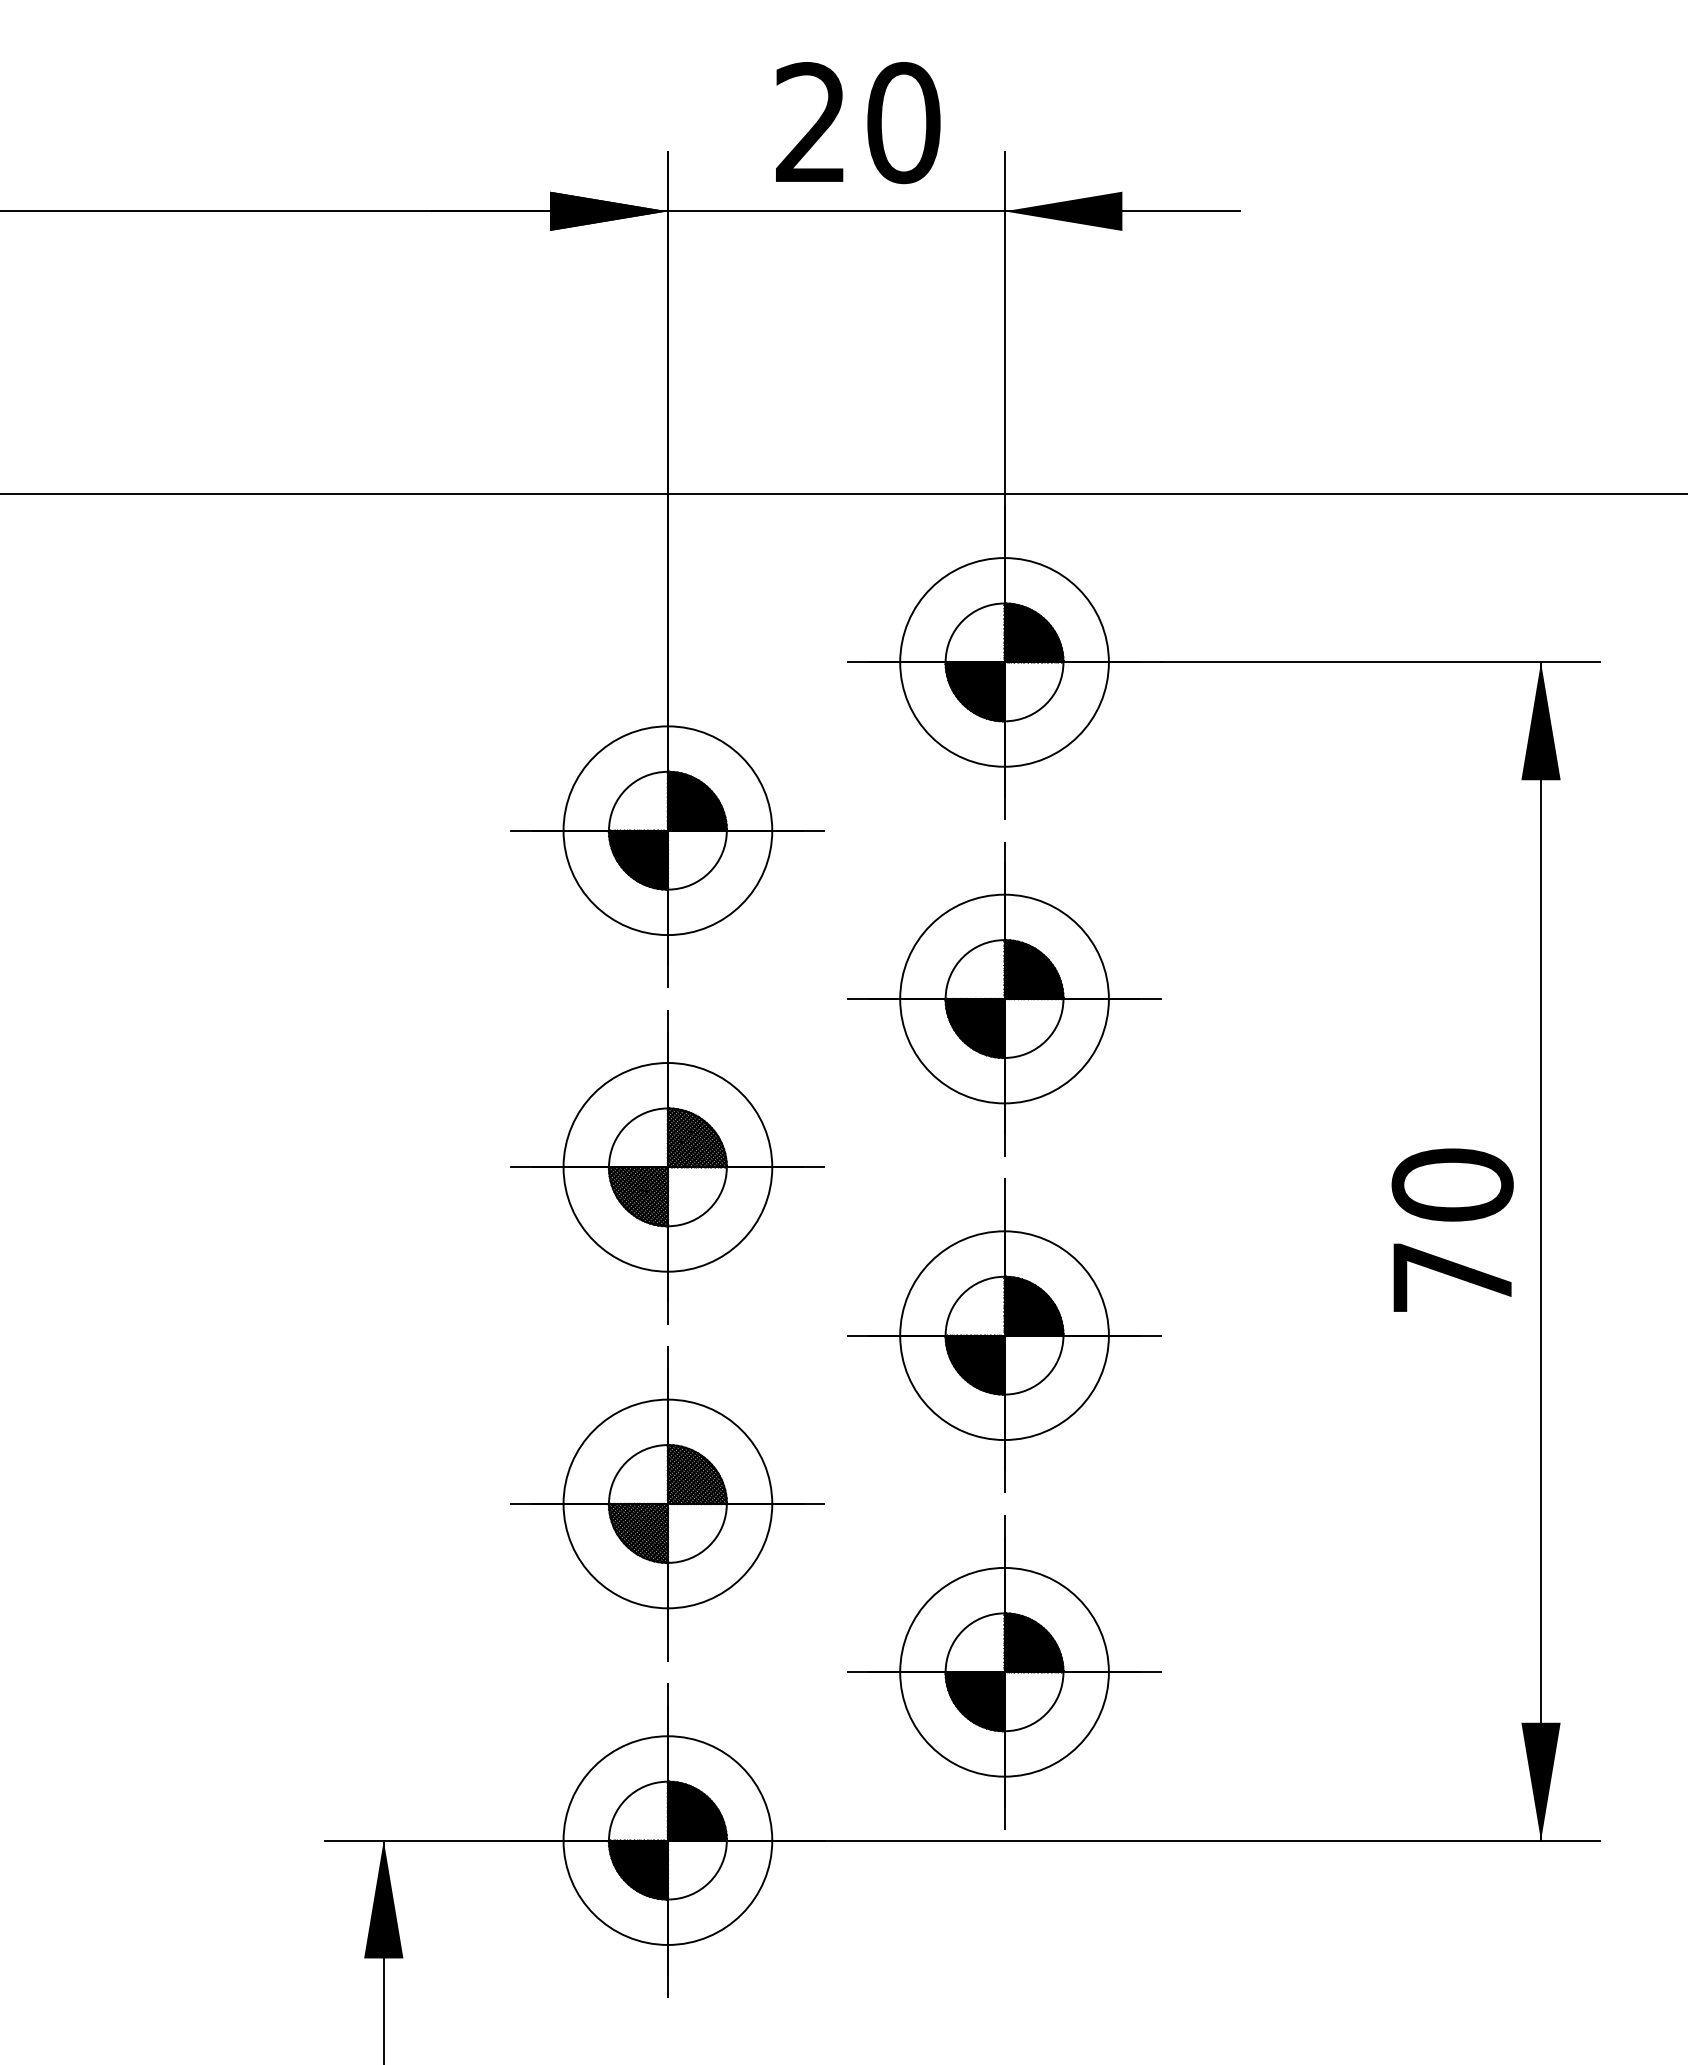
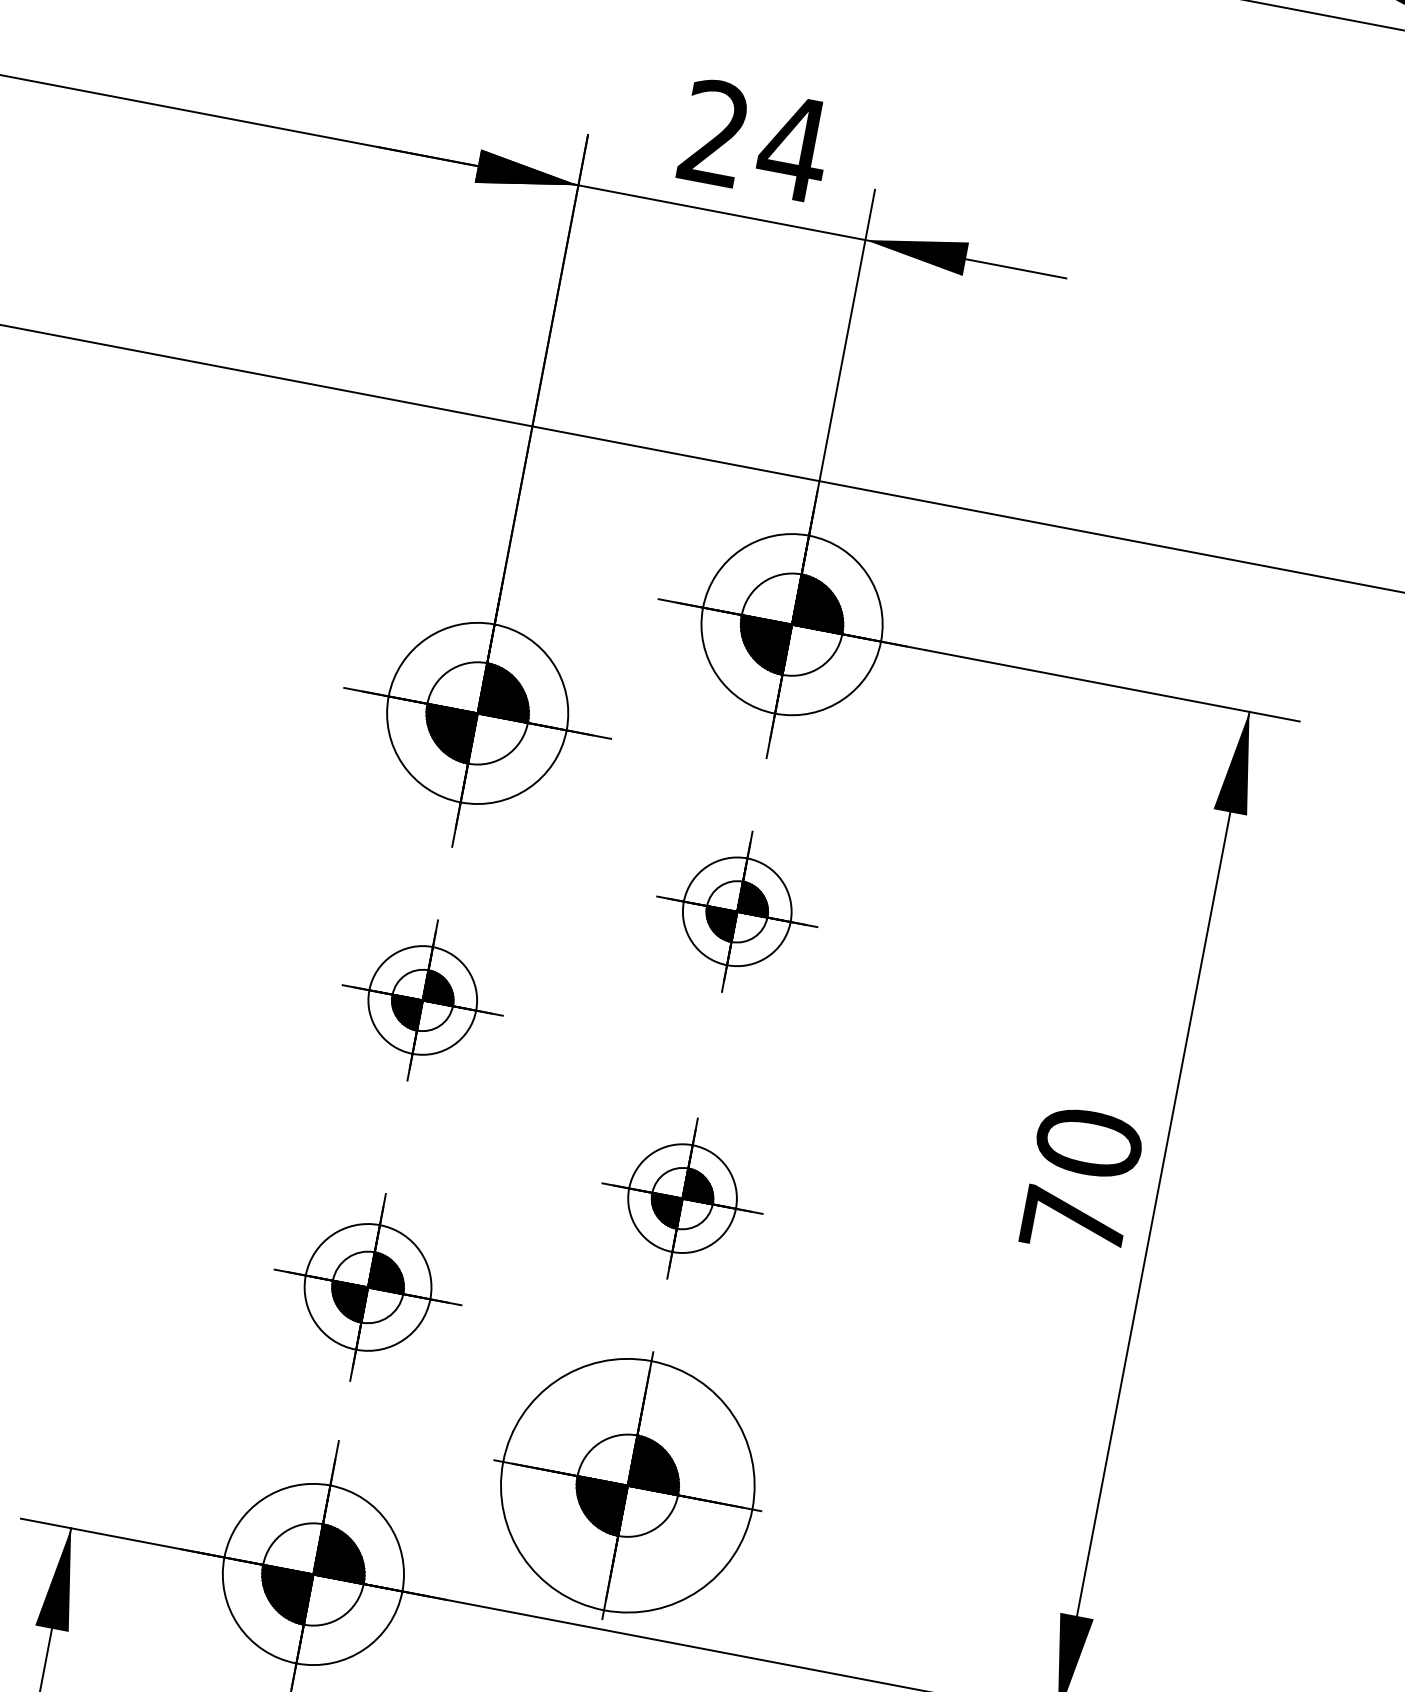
text: (903, 123) -> (793, 148), 20 -> 24
part: (1004, 999) -> (737, 912), size x0.6
part: (667, 1167) -> (422, 1000), size x0.6
part: (1004, 1335) -> (682, 1198), size x0.6
part: (667, 1503) -> (367, 1286), size x0.7
circle: (1004, 1671) -> (627, 1485), size x1.4

